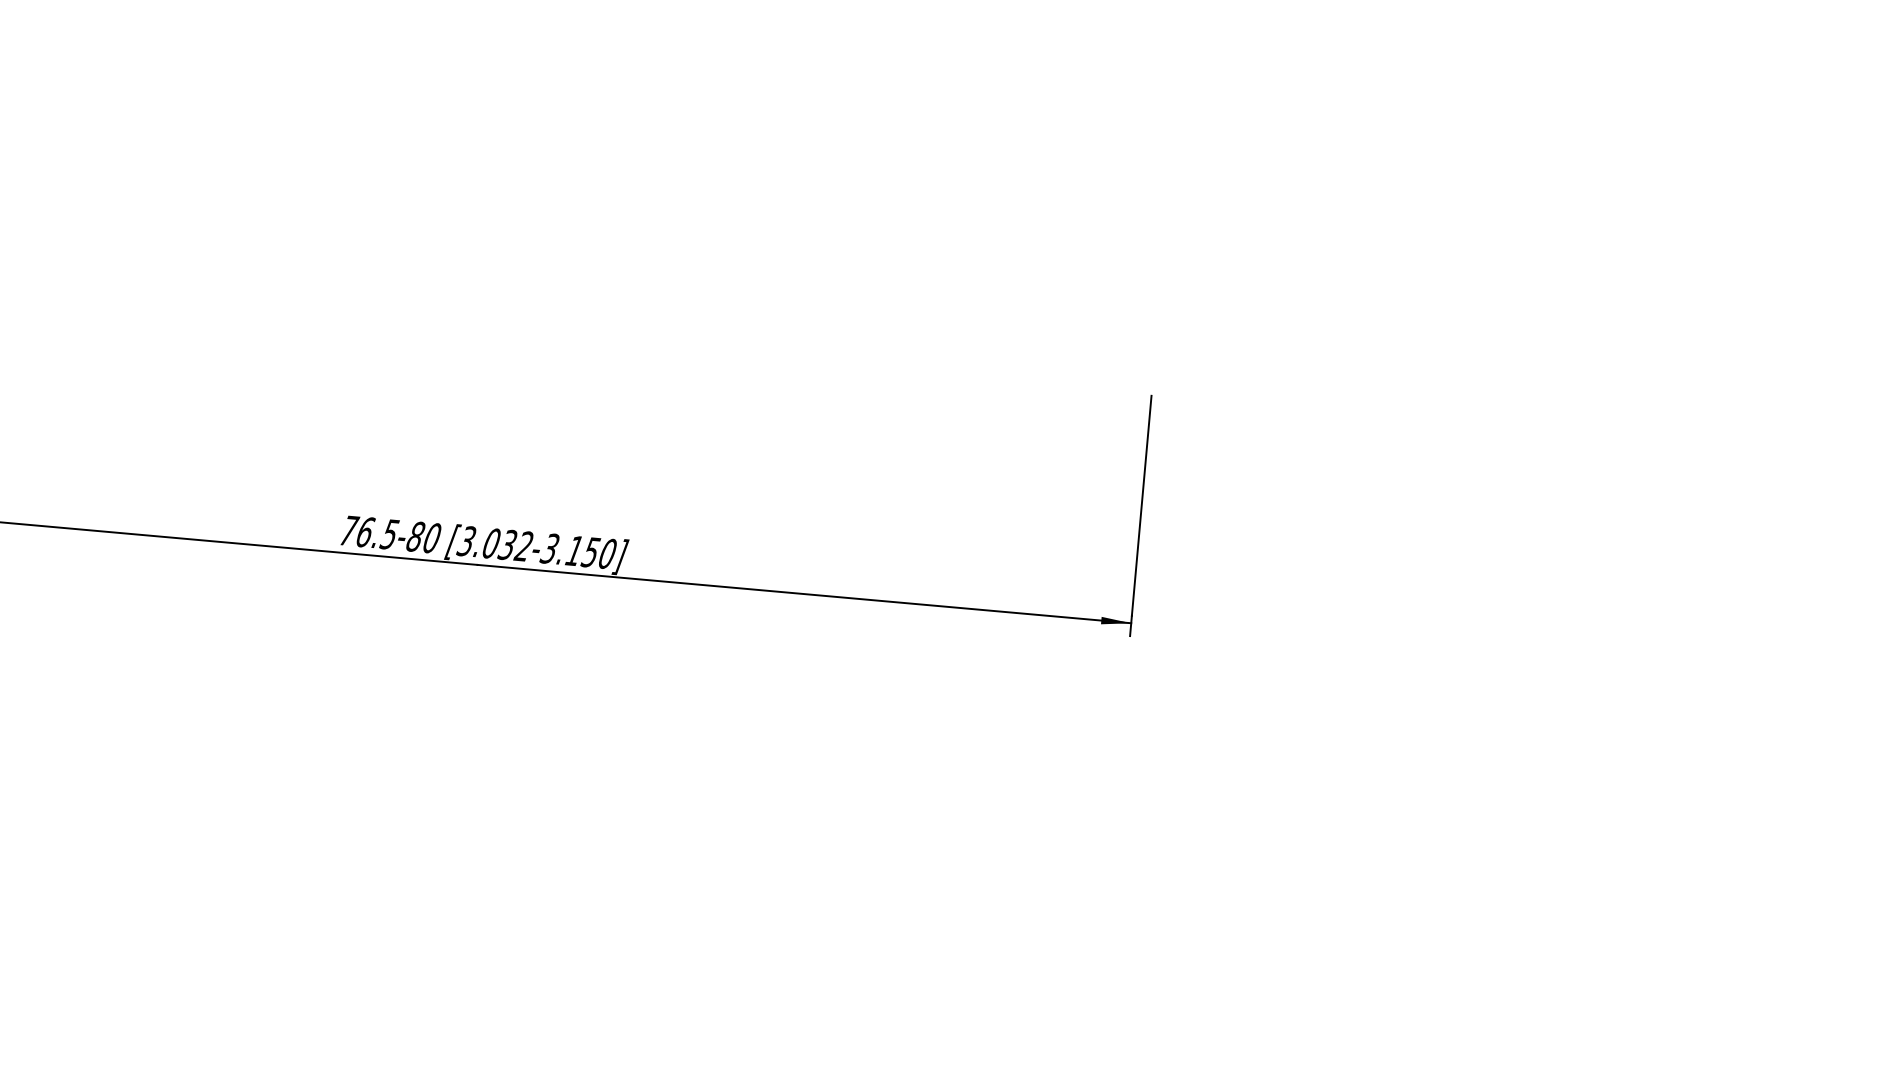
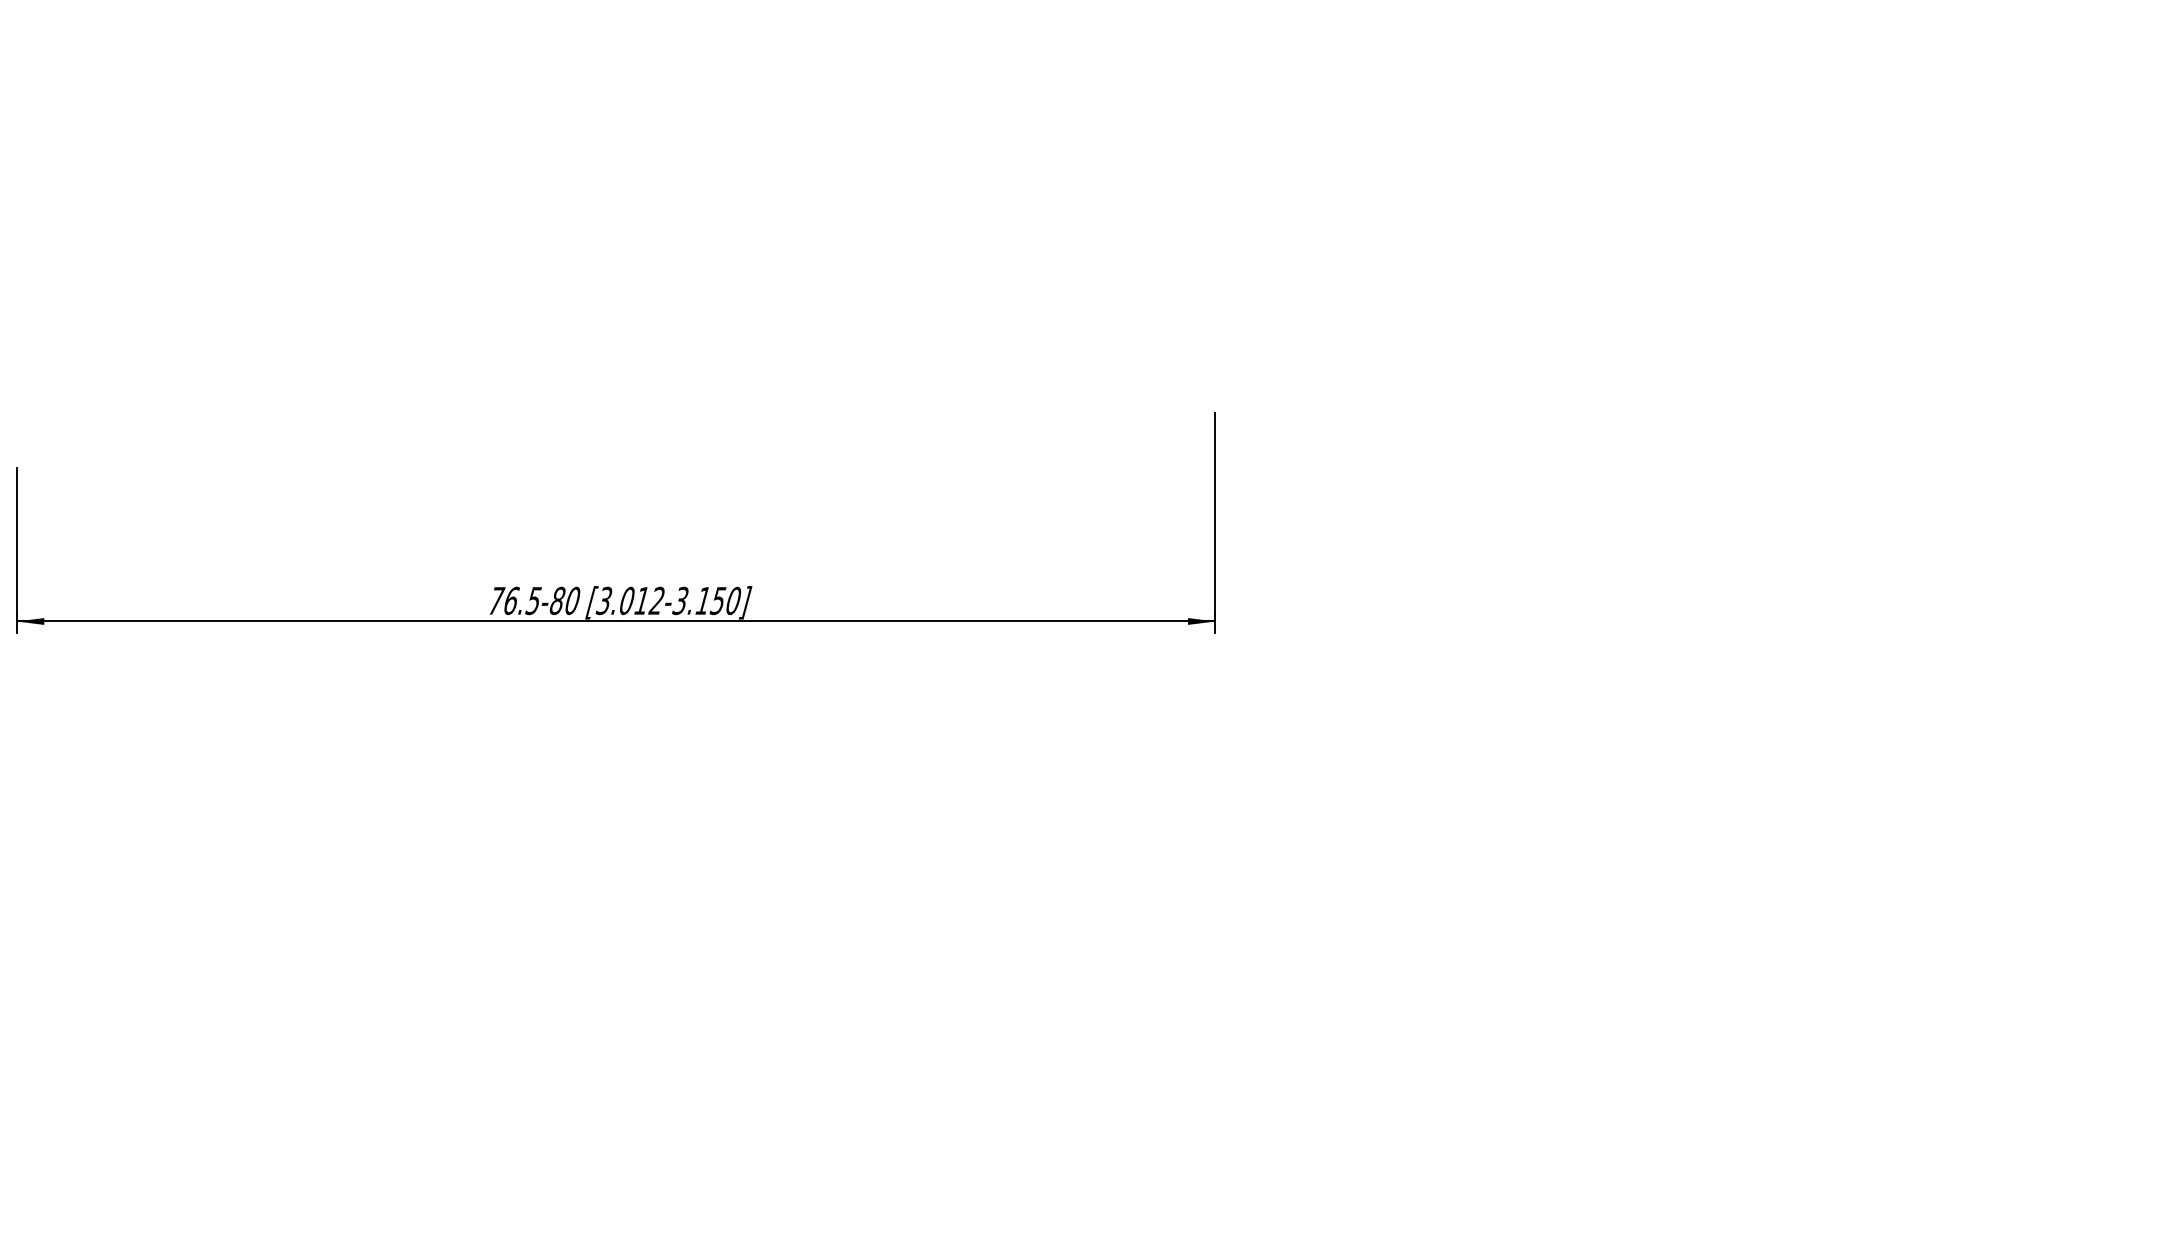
text: (507, 544) -> (641, 600), [3.032-3.150] -> [3.012-3.150]

